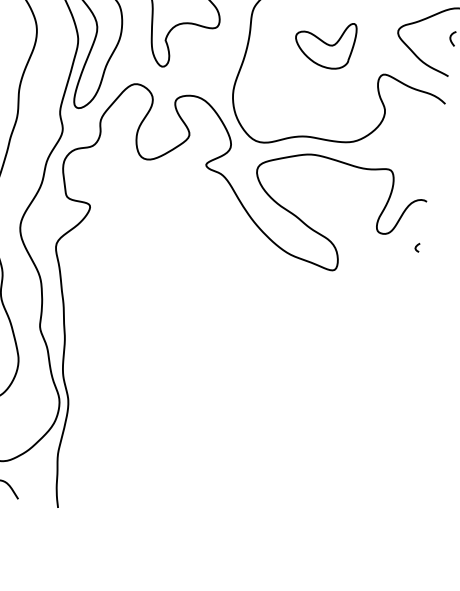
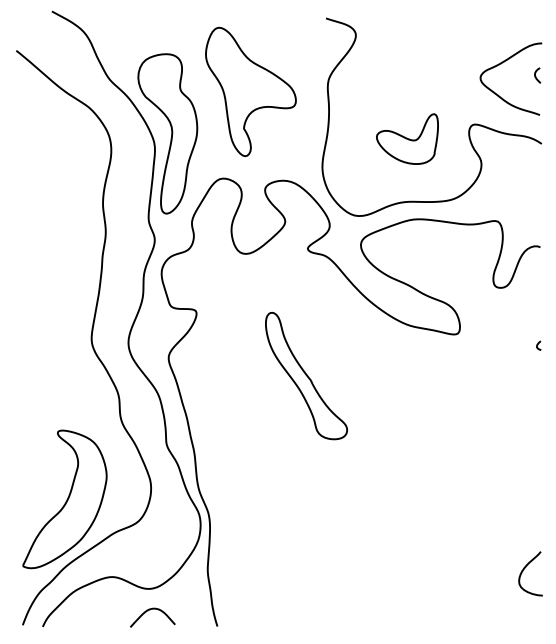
part: (324, 42) -> (407, 138), moved
curve: (417, 247) -> (538, 345), moved
part: (184, 284) -> (306, 375), added
curve: (359, 503) -> (525, 568), added

